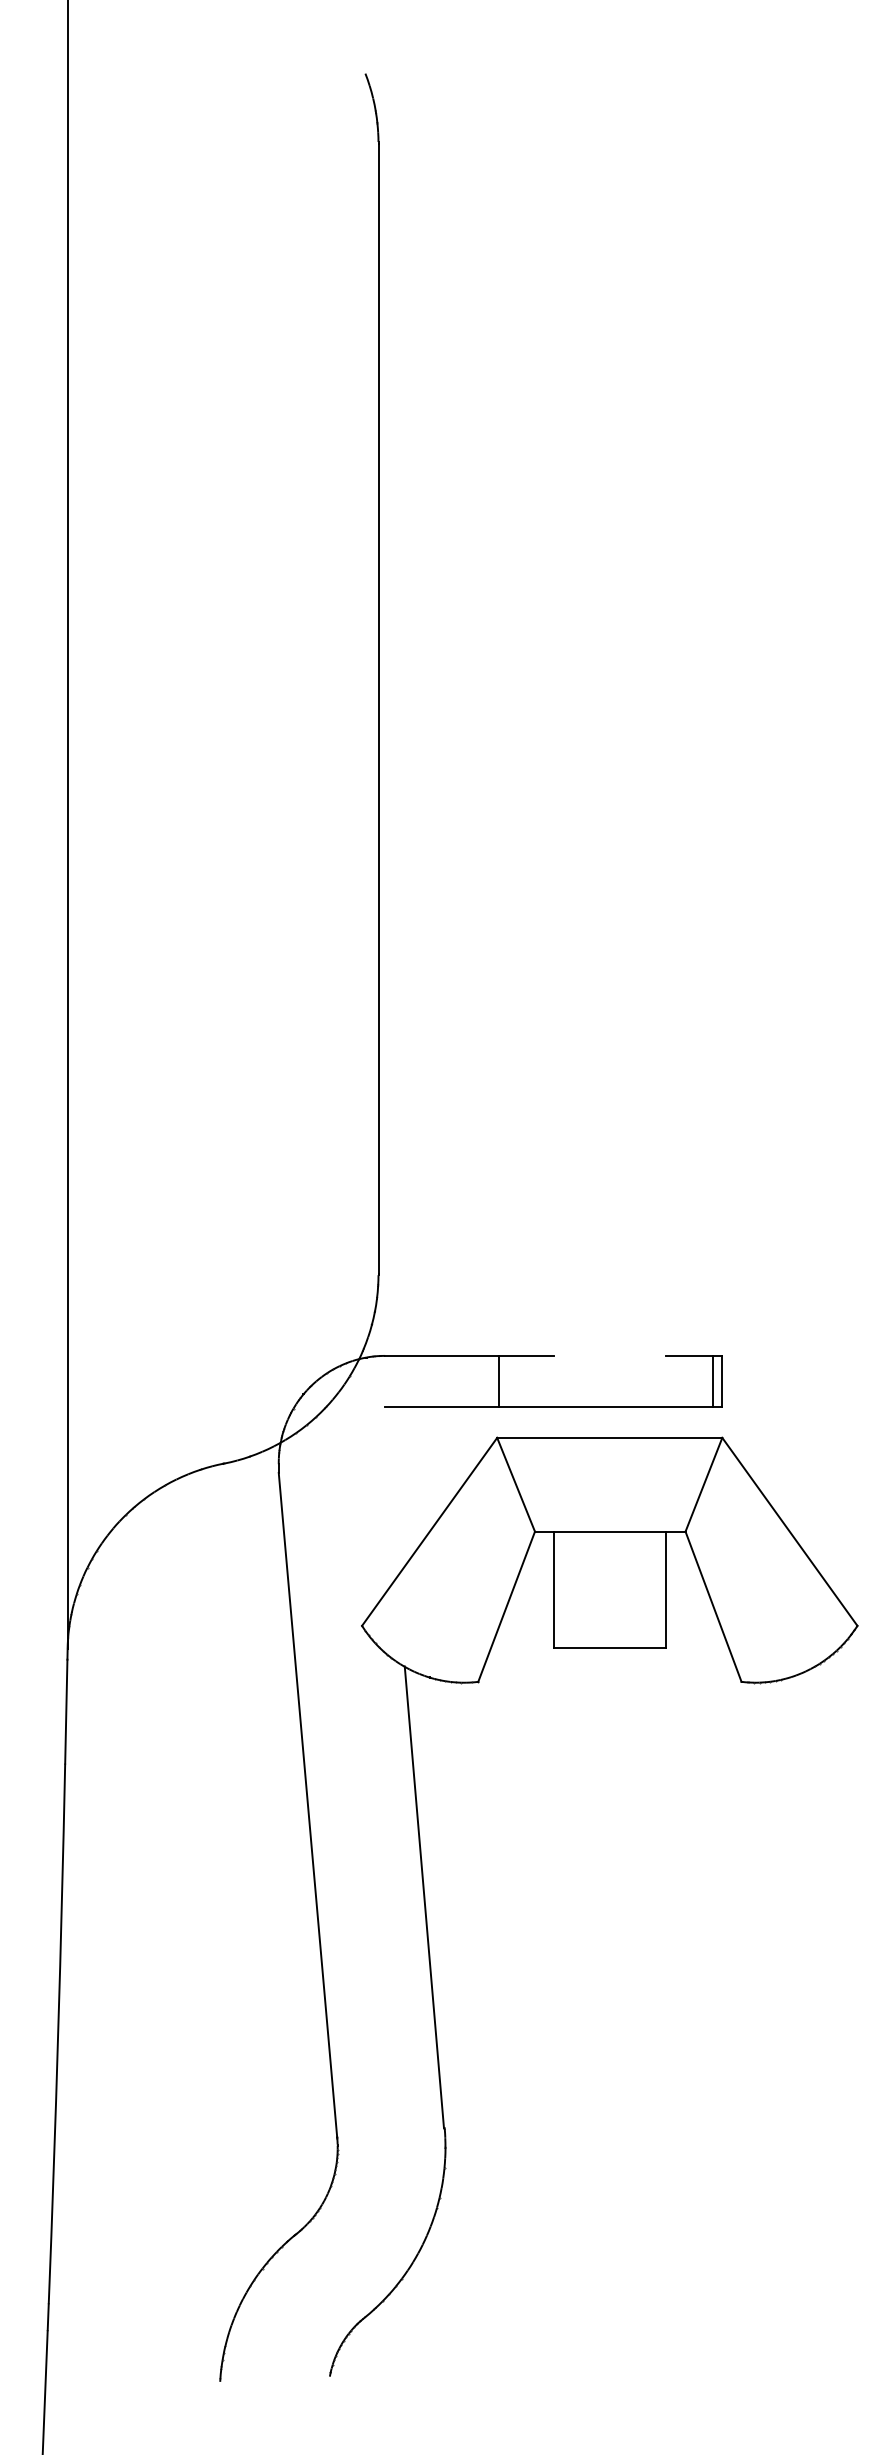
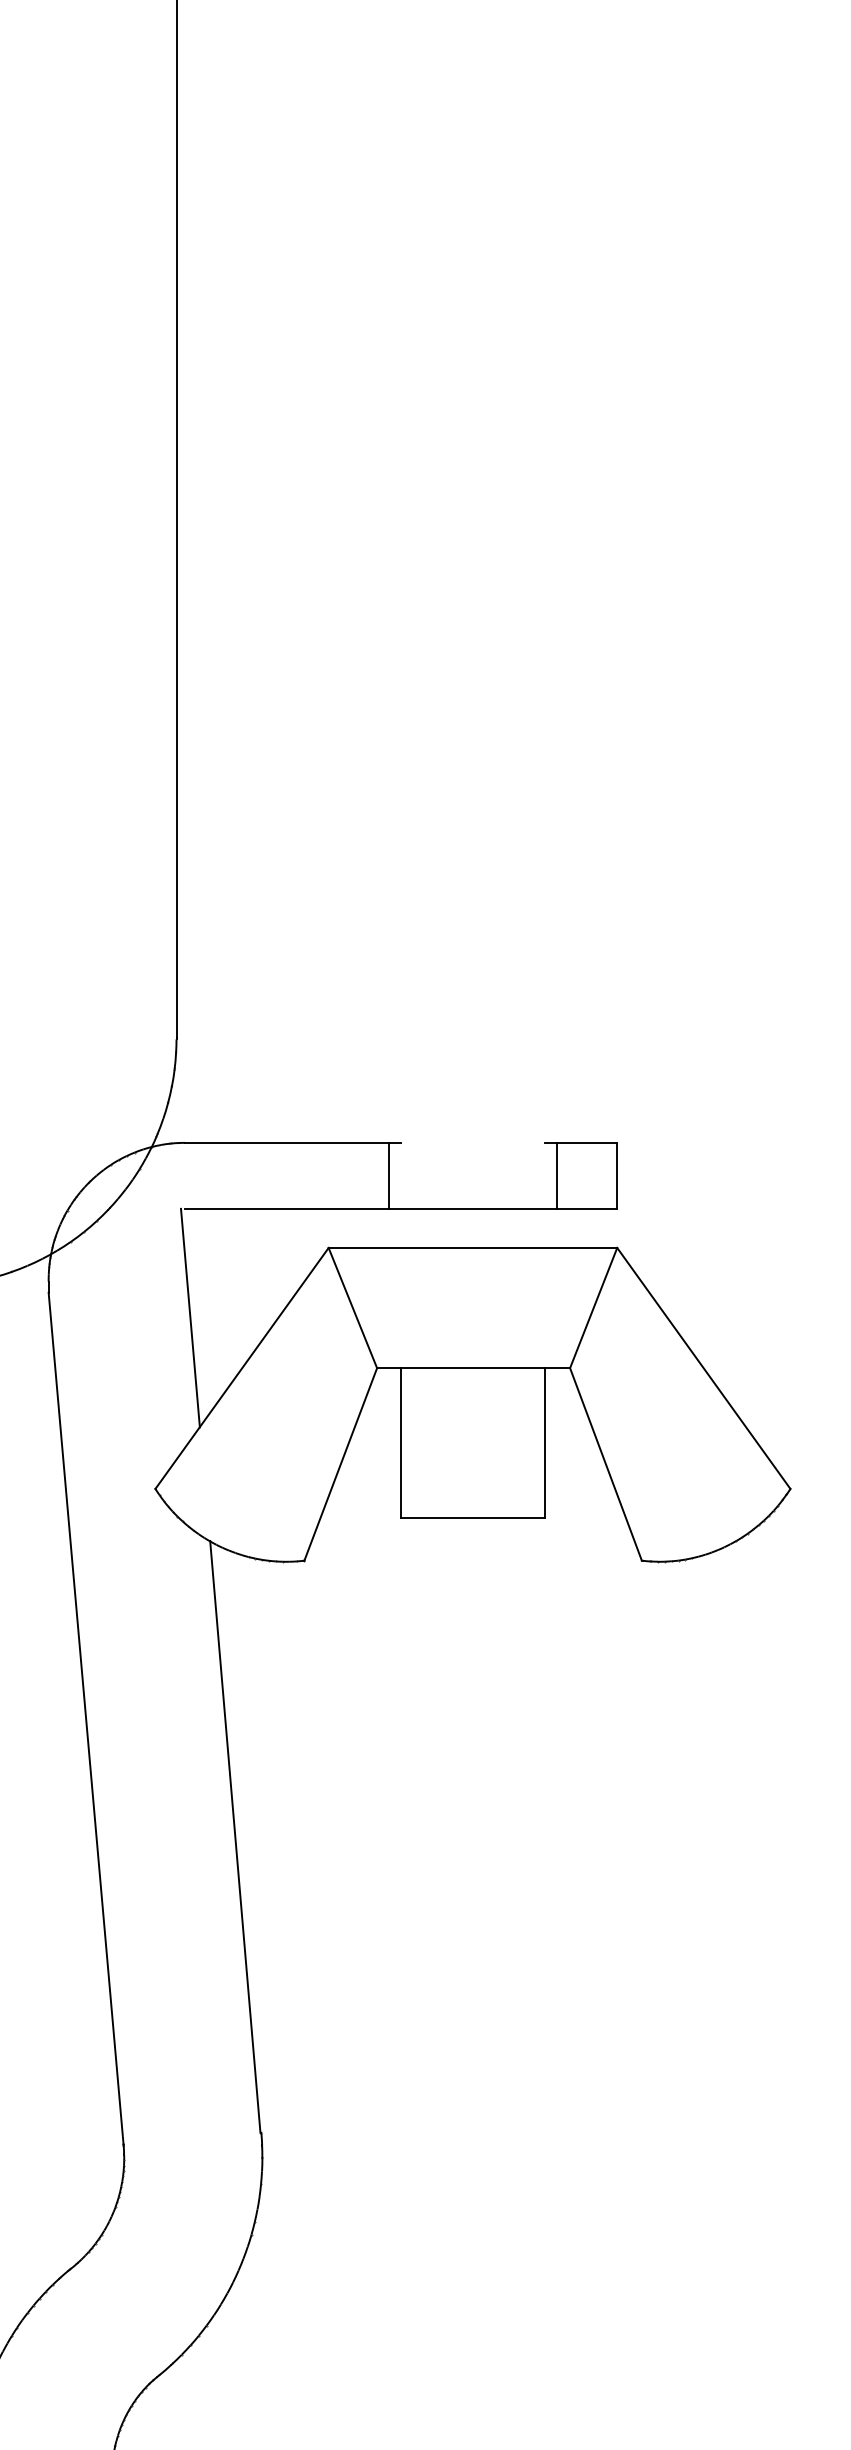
line: (499, 1381) -> (389, 1175), moved
line: (713, 1381) -> (557, 1175), moved
line: (389, 1492) -> (190, 1317), added

